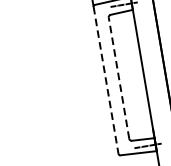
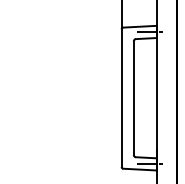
line: (118, 78) -> (133, 98), dashed -> solid
line: (105, 80) -> (121, 98), dashed -> solid

